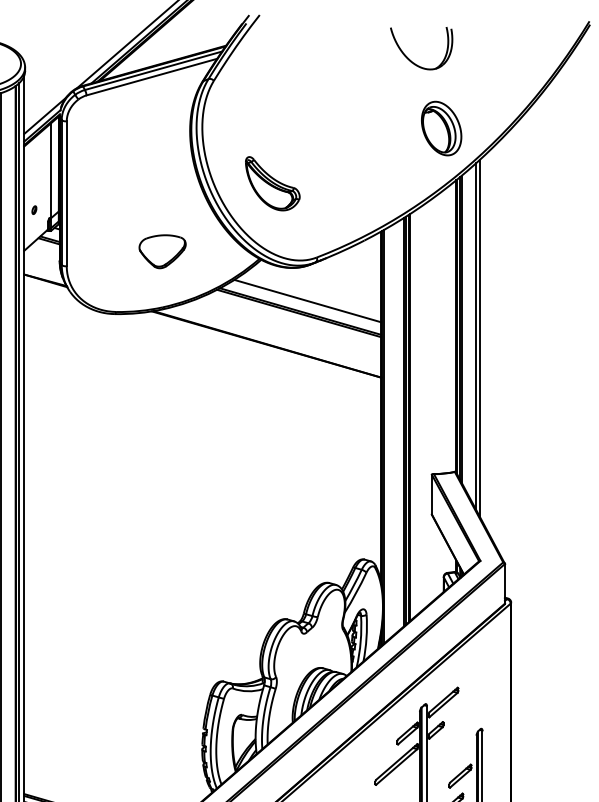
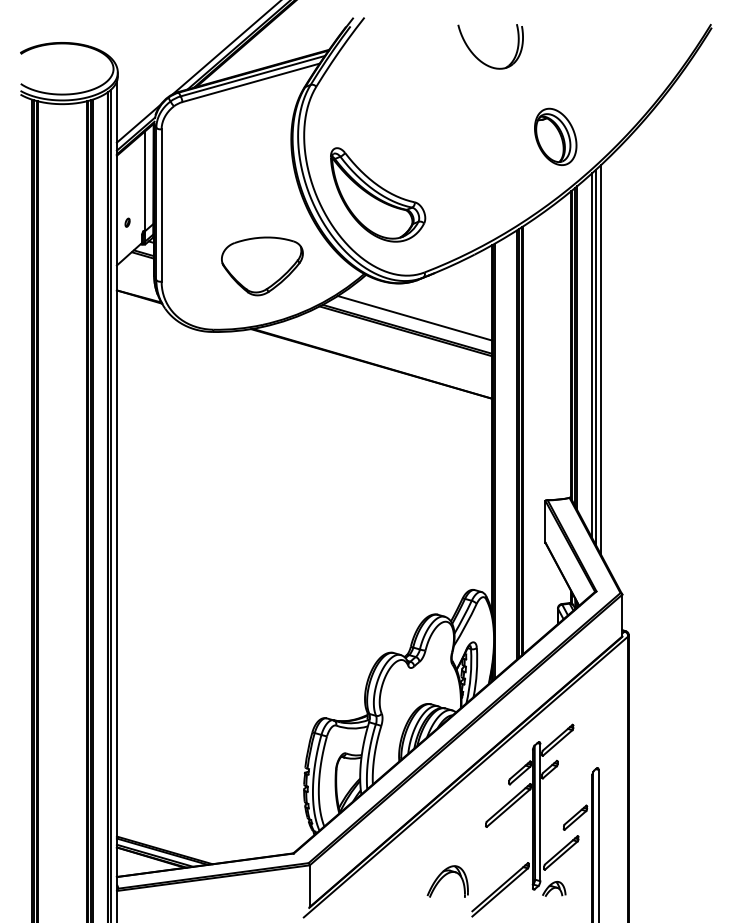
part: (411, 60) -> (480, 59), moved
part: (273, 183) -> (378, 194), size x1.67
part: (162, 251) -> (262, 266), size x1.67
line: (485, 340) -> (601, 359), added

